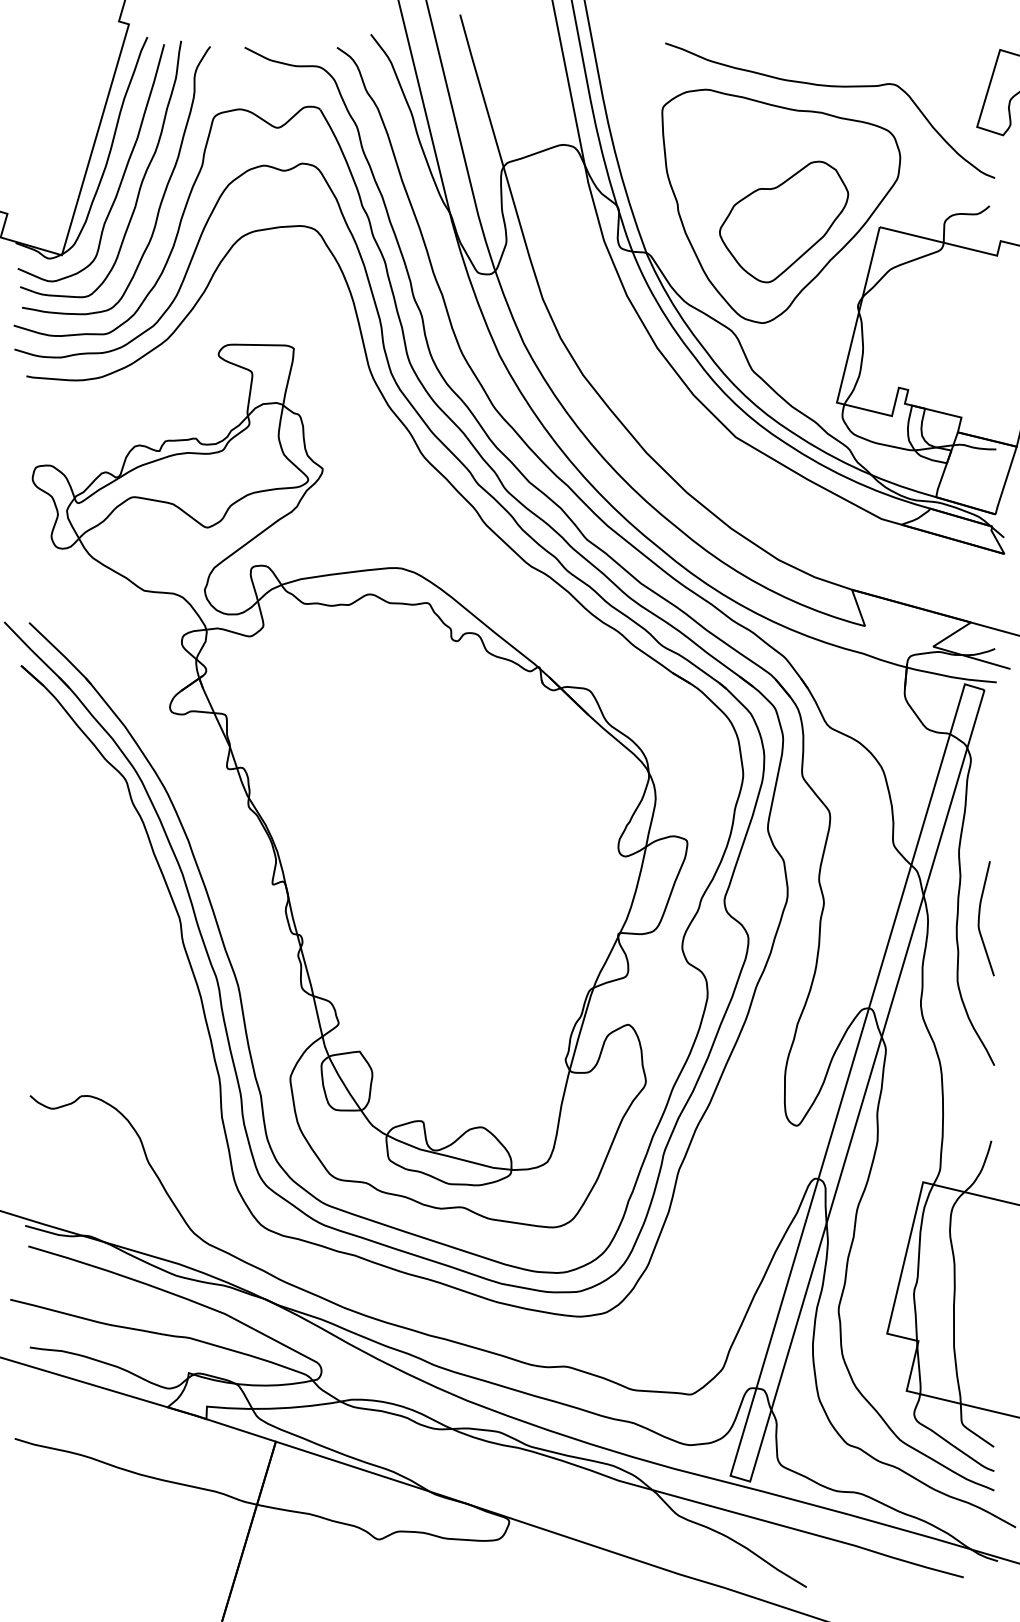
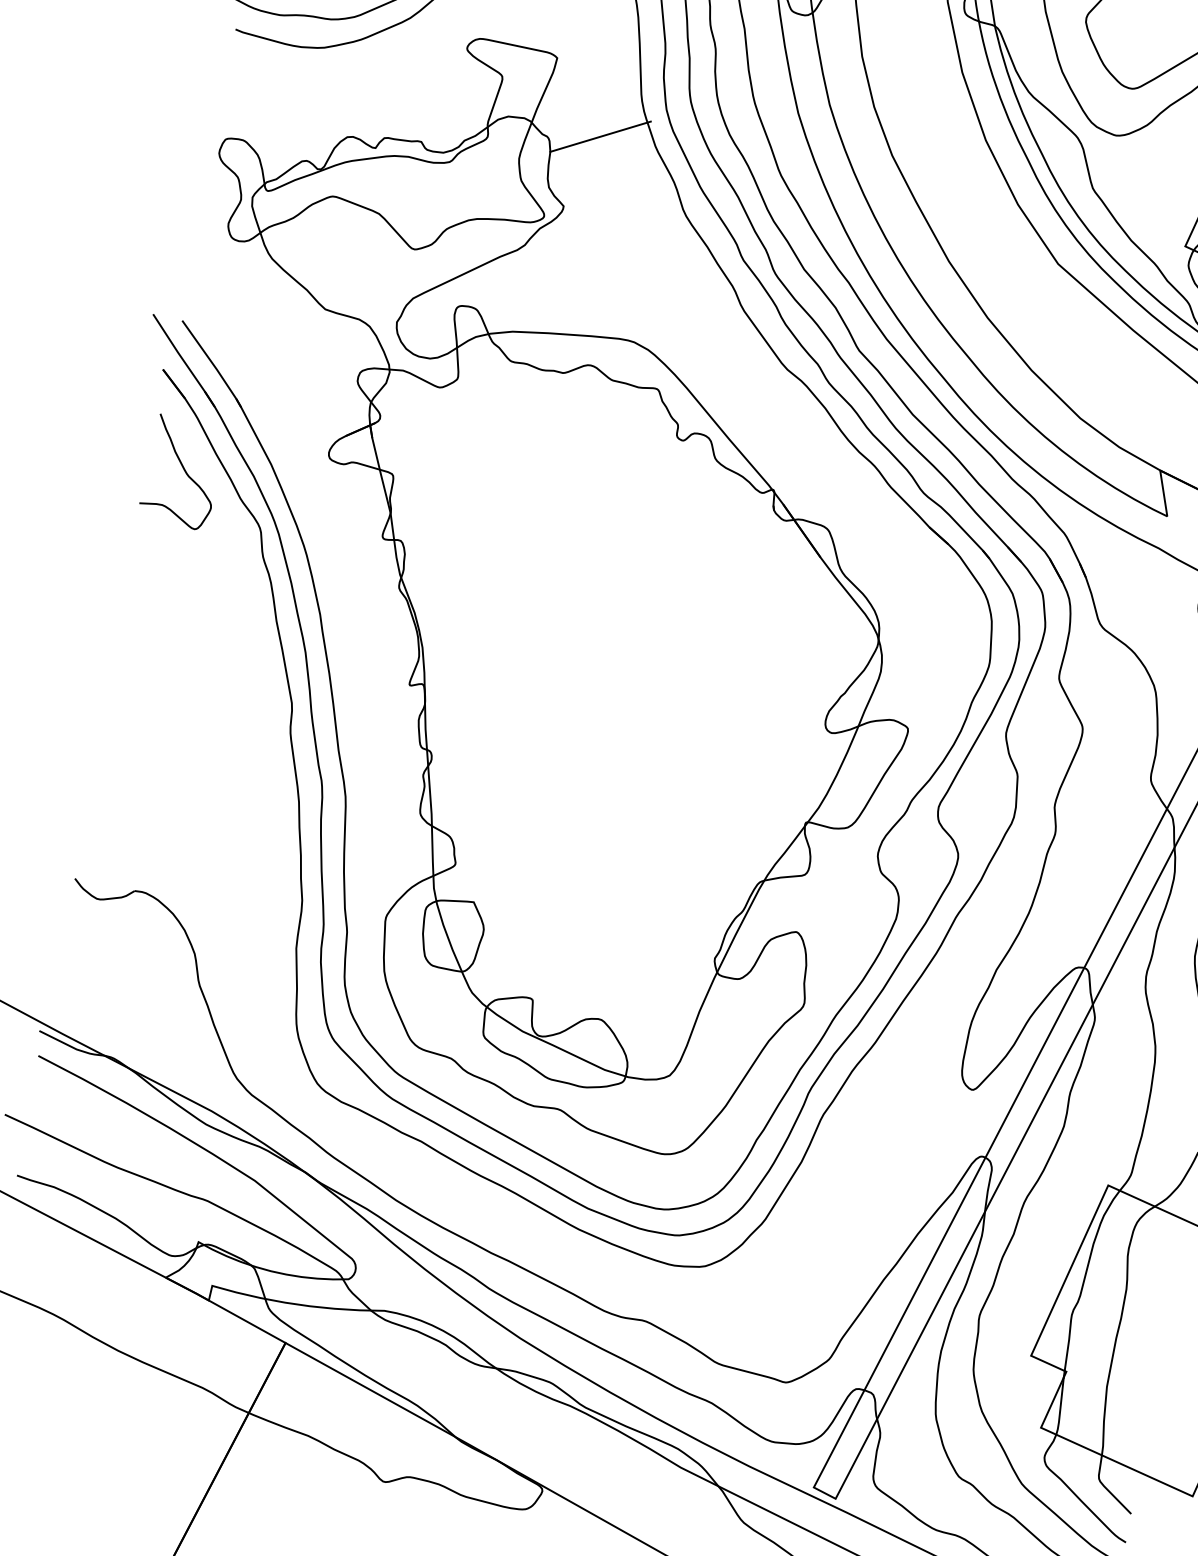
line: (341, 405) -> (600, 136), added
curve: (54, 745) -> (184, 471), added

